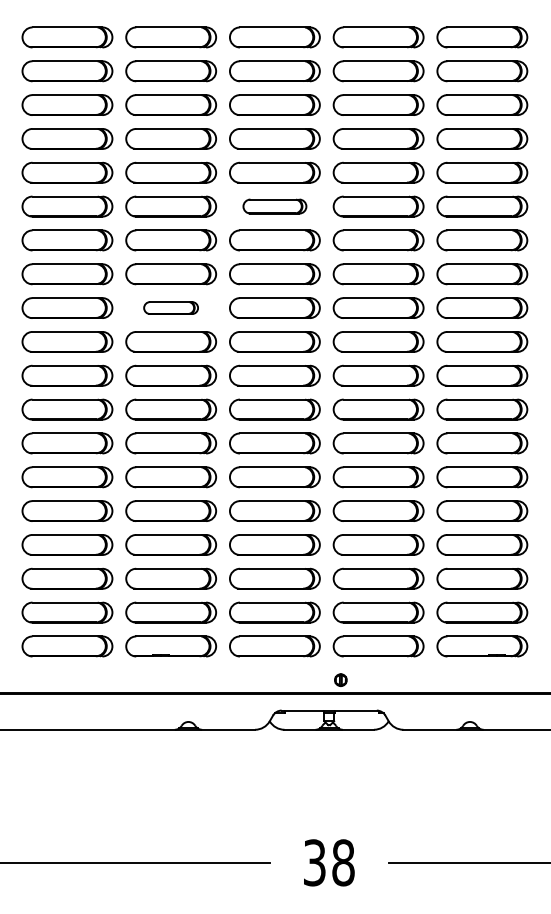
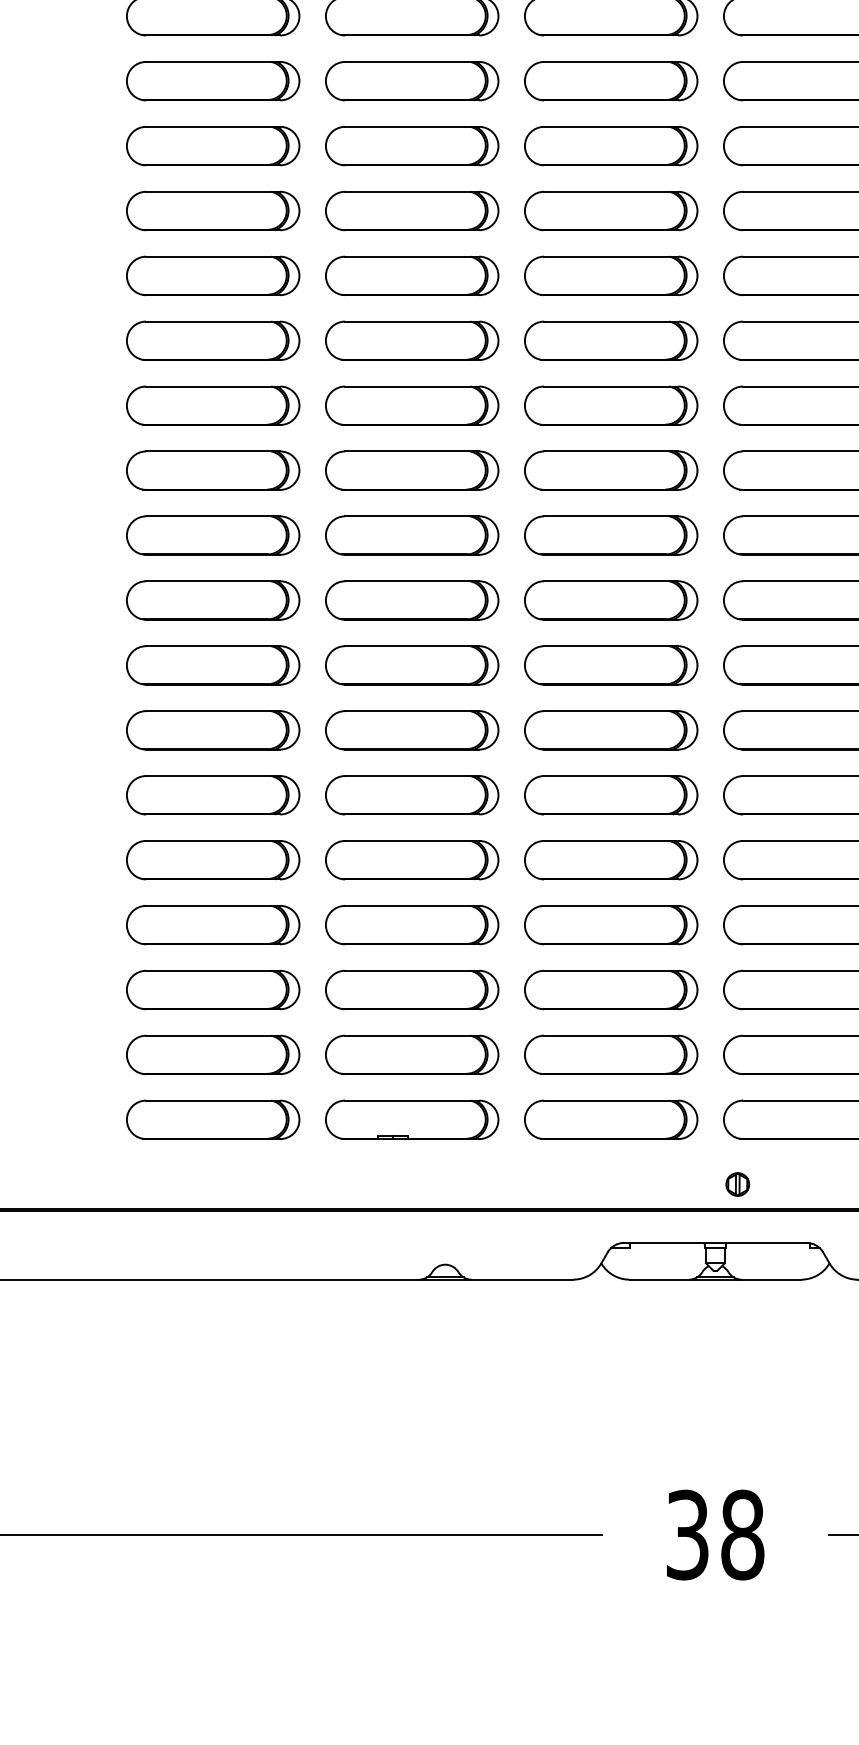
part: (274, 206) -> (610, 275), size x1.43
part: (170, 307) -> (410, 469), size x1.67

